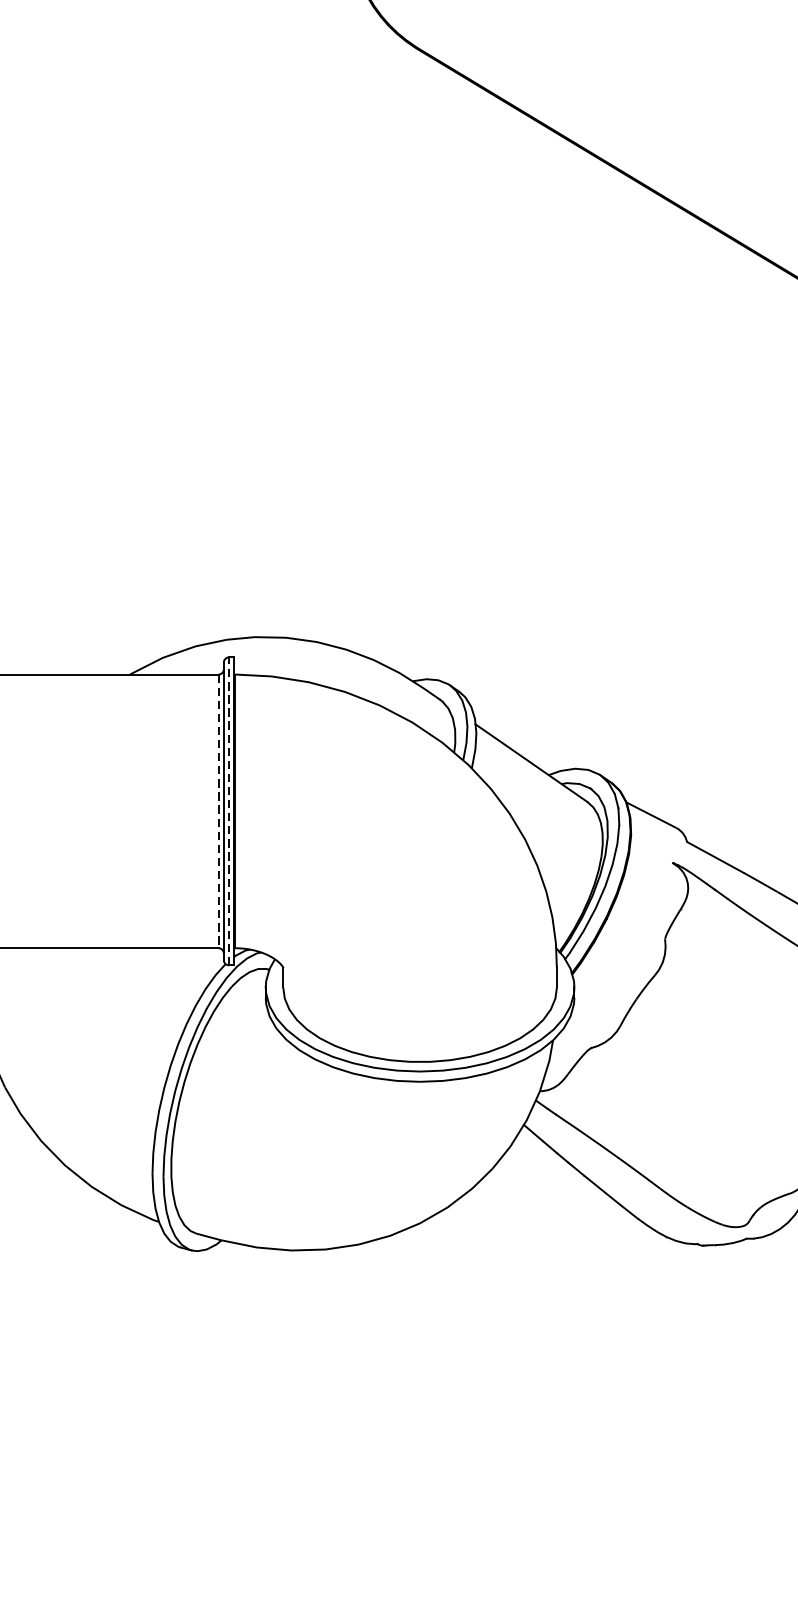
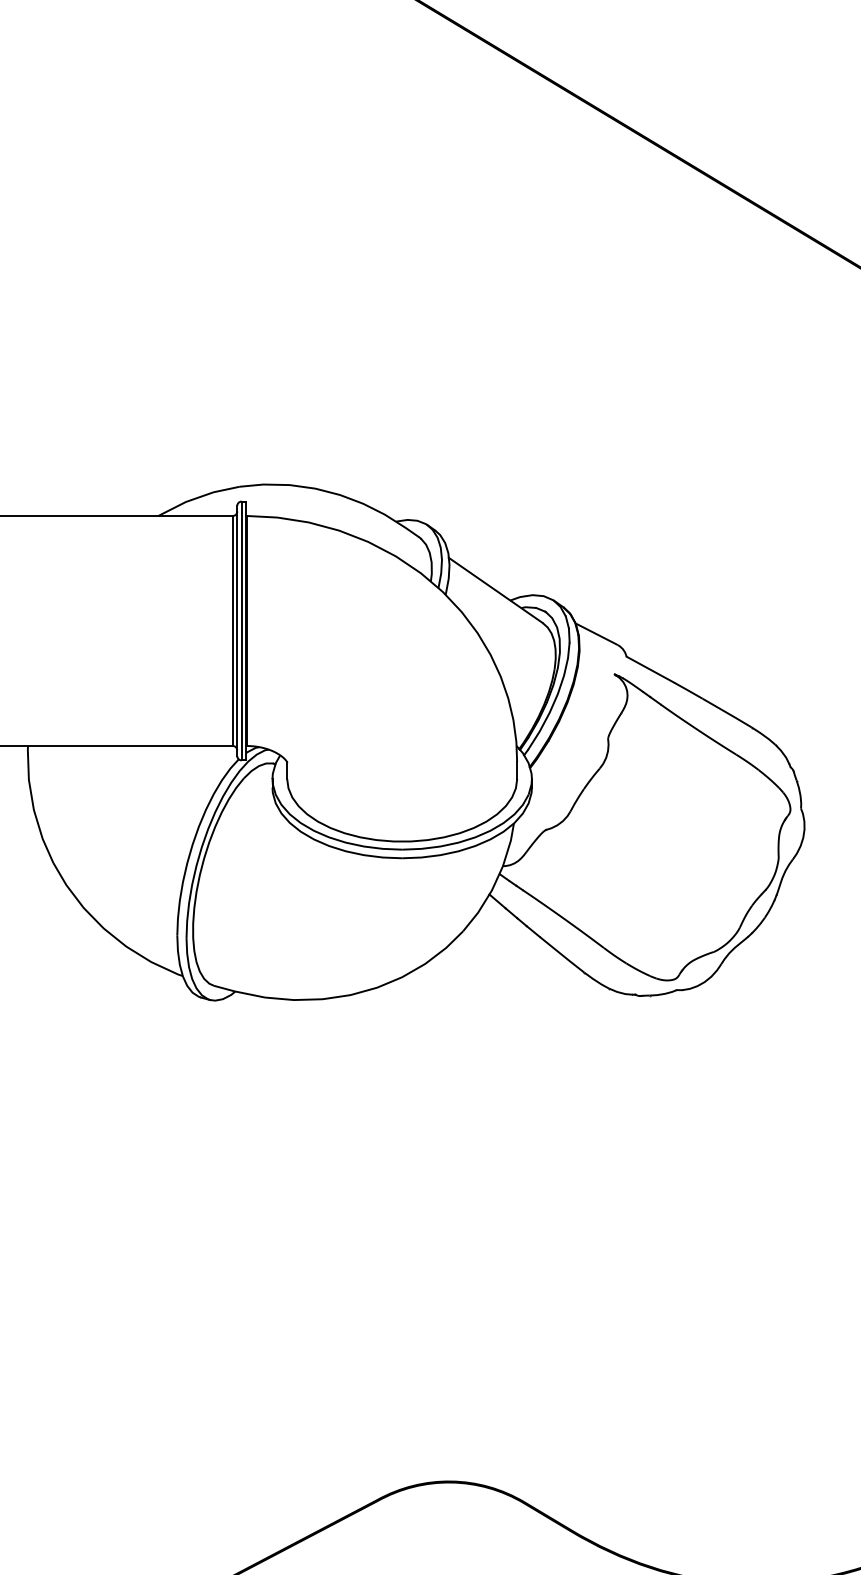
line: (228, 810) -> (241, 630), dashed -> solid
line: (218, 811) -> (232, 631), dashed -> solid

